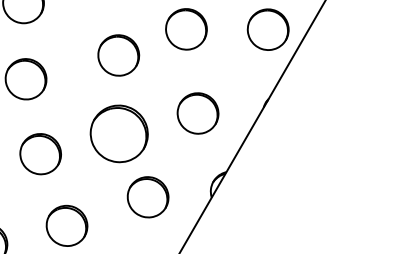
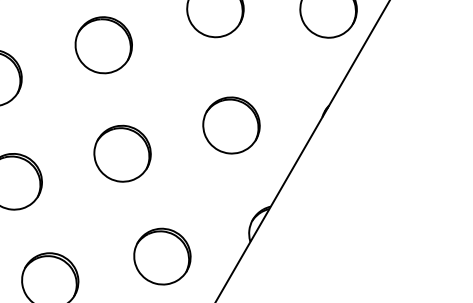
part: (118, 55) -> (103, 45), moved
part: (119, 133) -> (122, 153), size x0.71
part: (147, 197) -> (161, 256), moved

